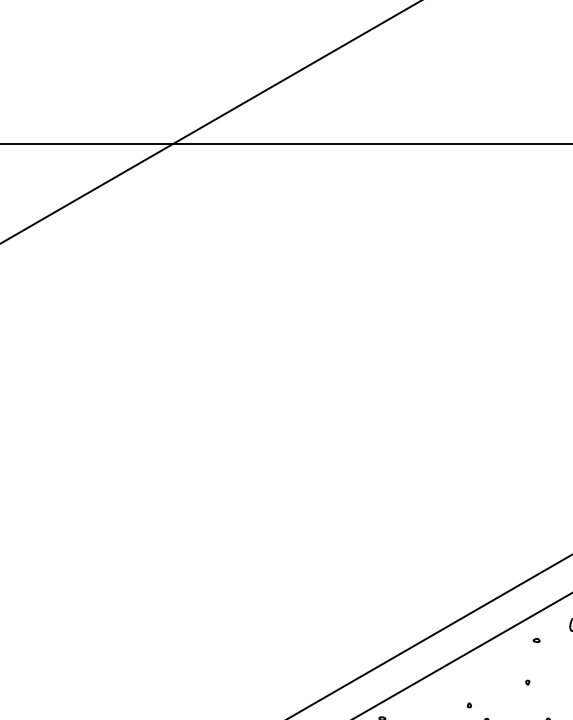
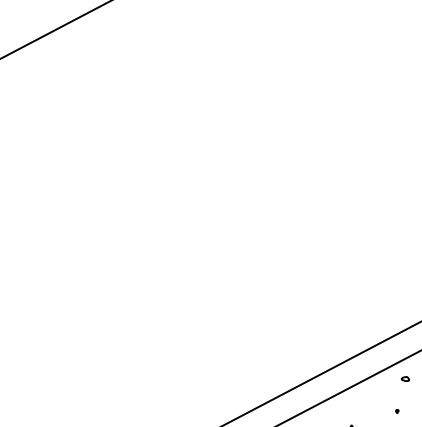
part: (536, 640) -> (405, 379), size x1.6

